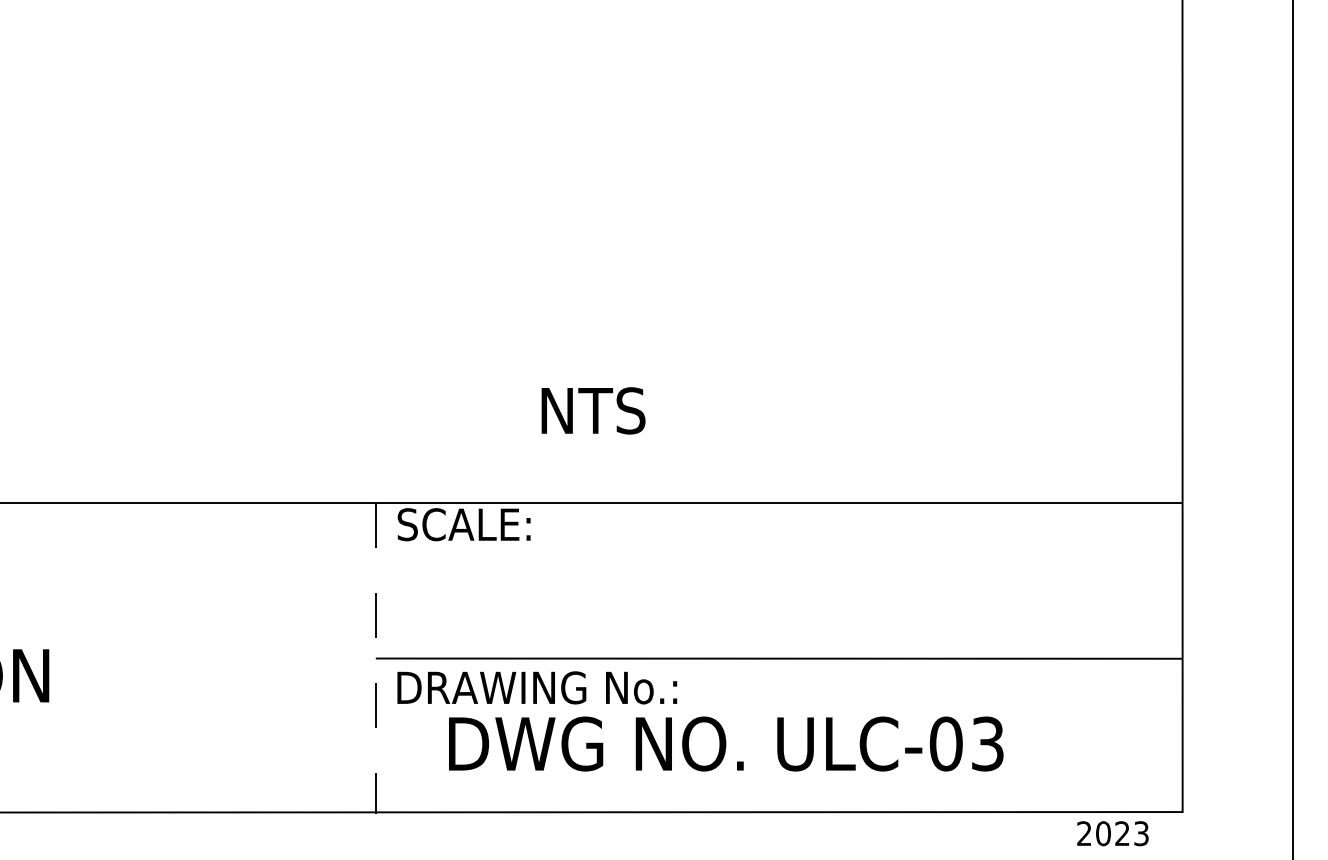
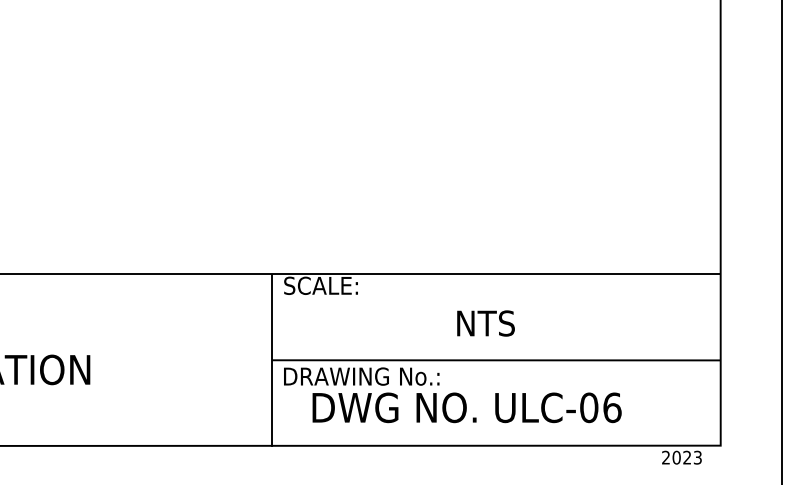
text: (592, 410) -> (485, 323), moved
line: (375, 658) -> (271, 360), dashed -> solid
text: (988, 743) -> (612, 407), ULC-03 -> ULC-06

